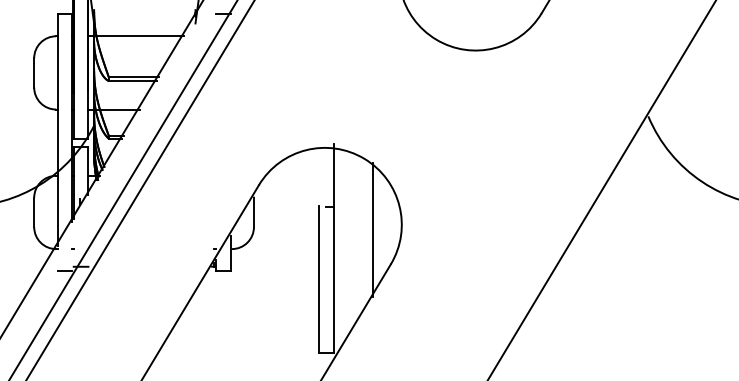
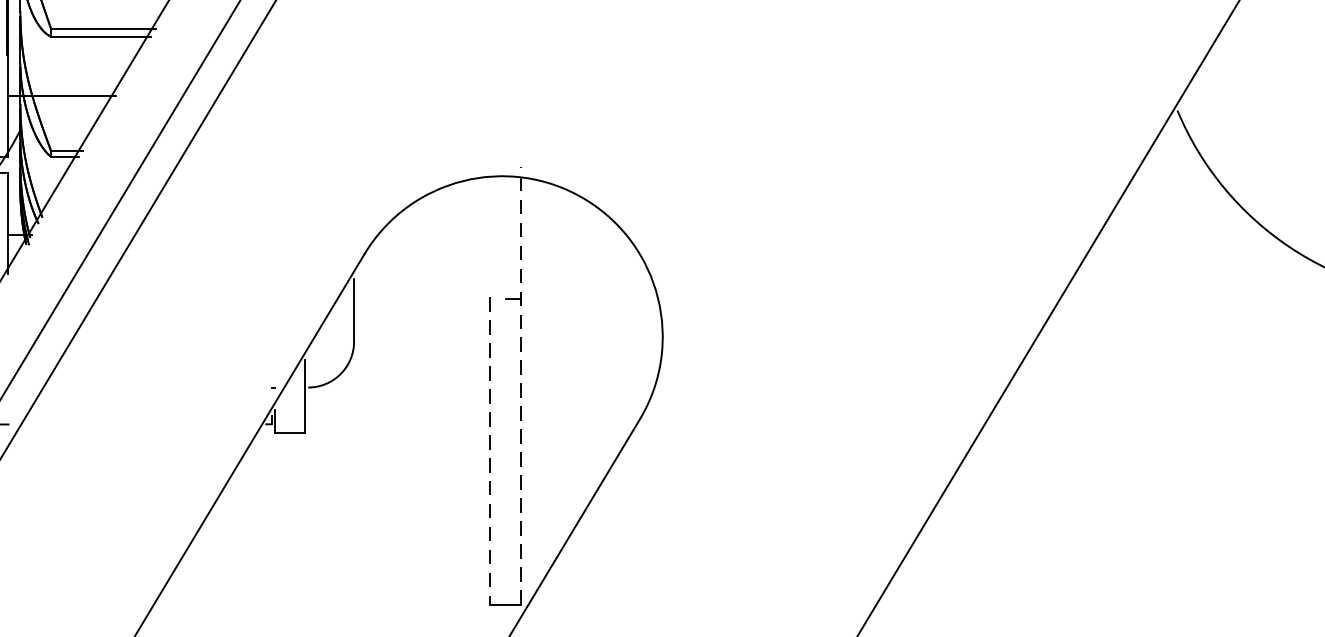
line: (373, 229) -> (603, 346), removed
line: (333, 248) -> (520, 386), solid -> dashed
line: (319, 279) -> (490, 451), solid -> dashed

